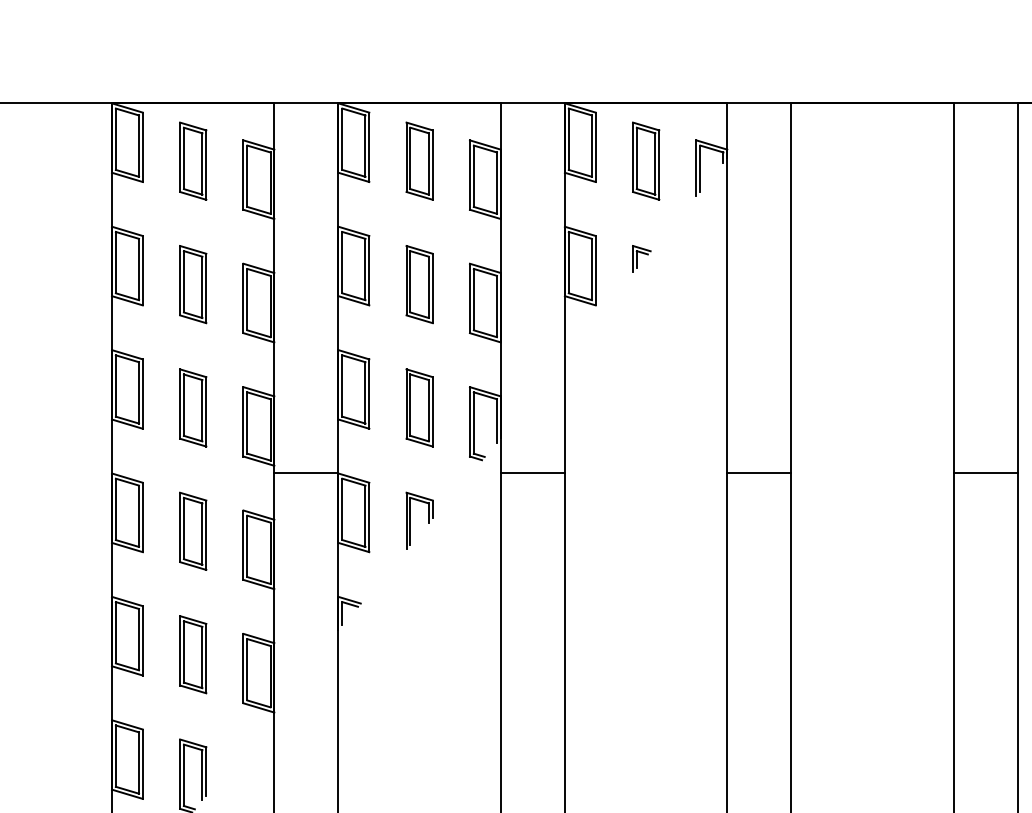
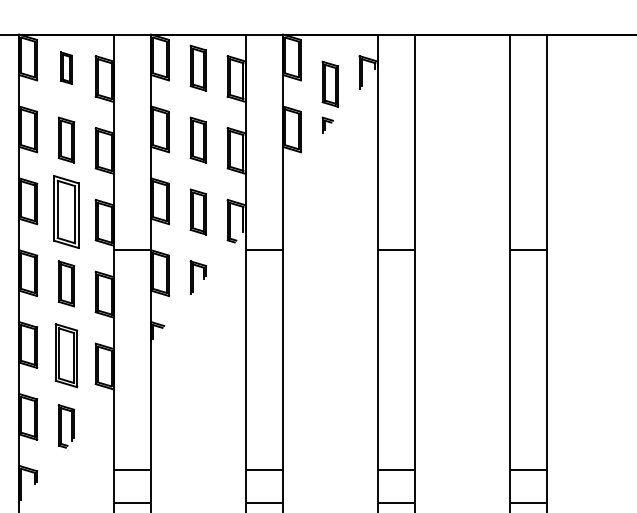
part: (193, 159) -> (66, 67), size x0.7
part: (644, 159) -> (329, 83), moved
part: (193, 407) -> (66, 211), size x1.6
part: (193, 654) -> (66, 355), size x1.4

